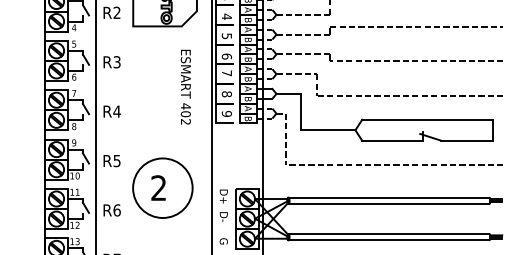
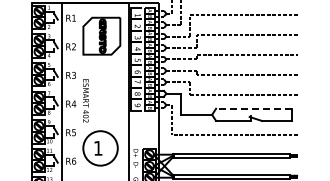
text: (185, 86) -> (85, 100), moved
line: (426, 119) -> (253, 108), solid -> dashed
text: (157, 186) -> (97, 147), 2 -> 1

